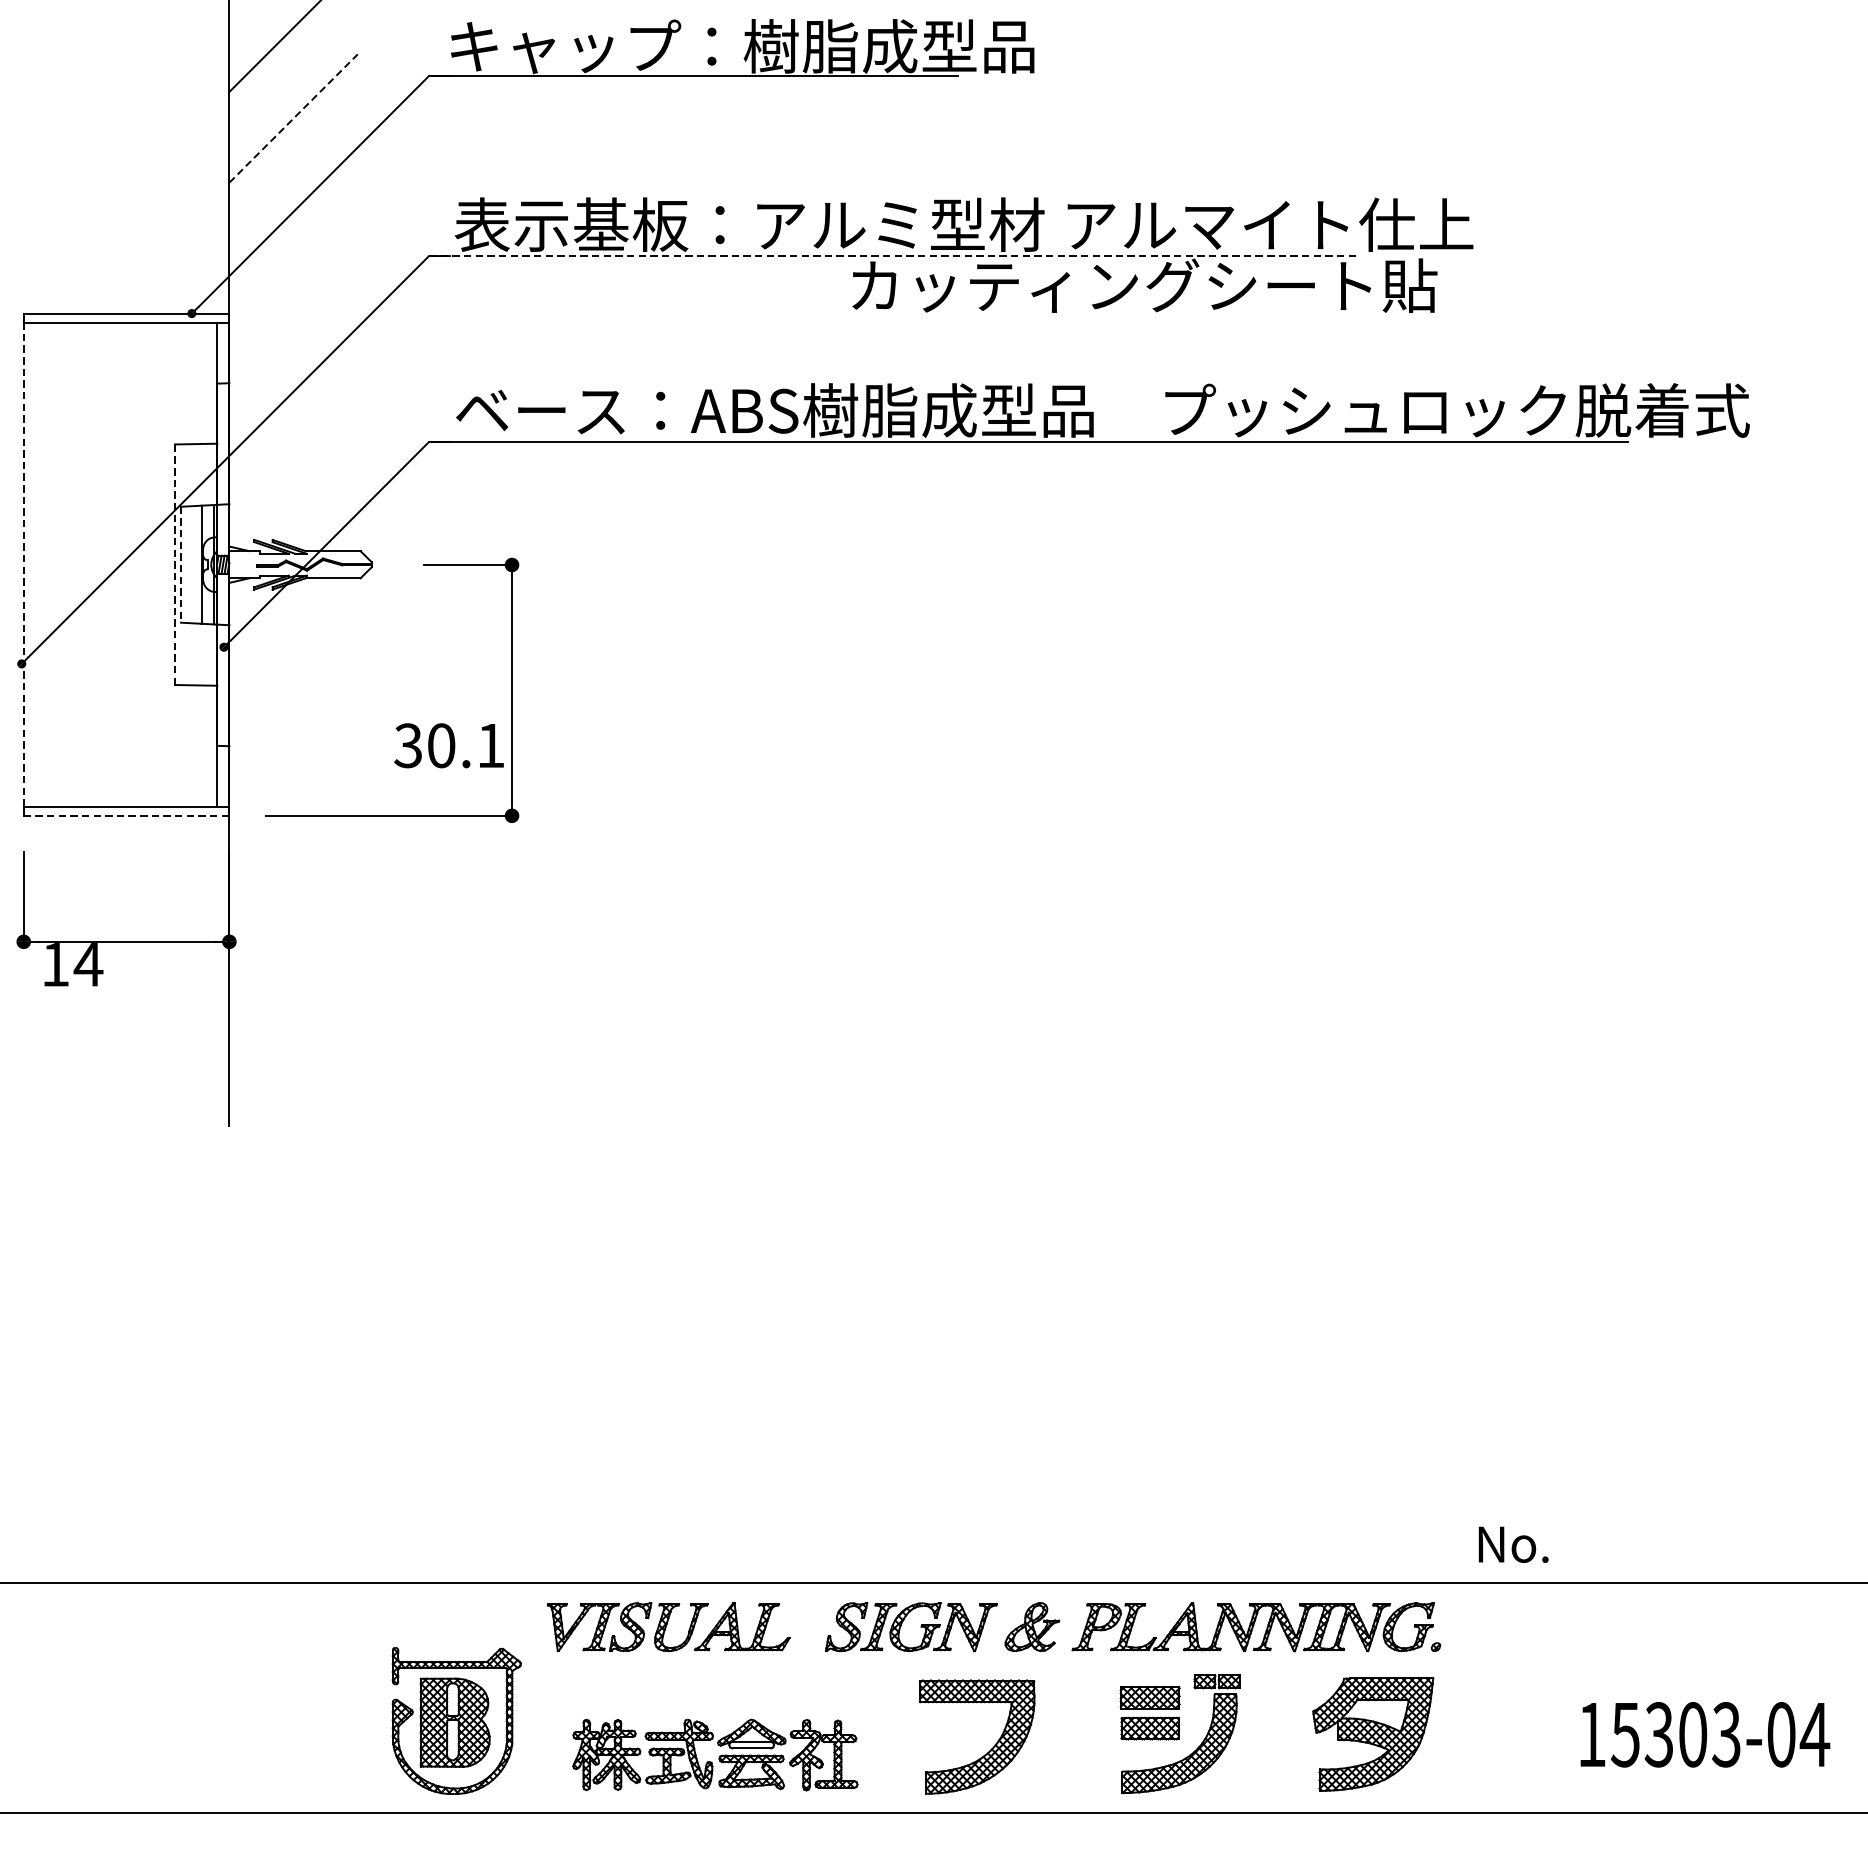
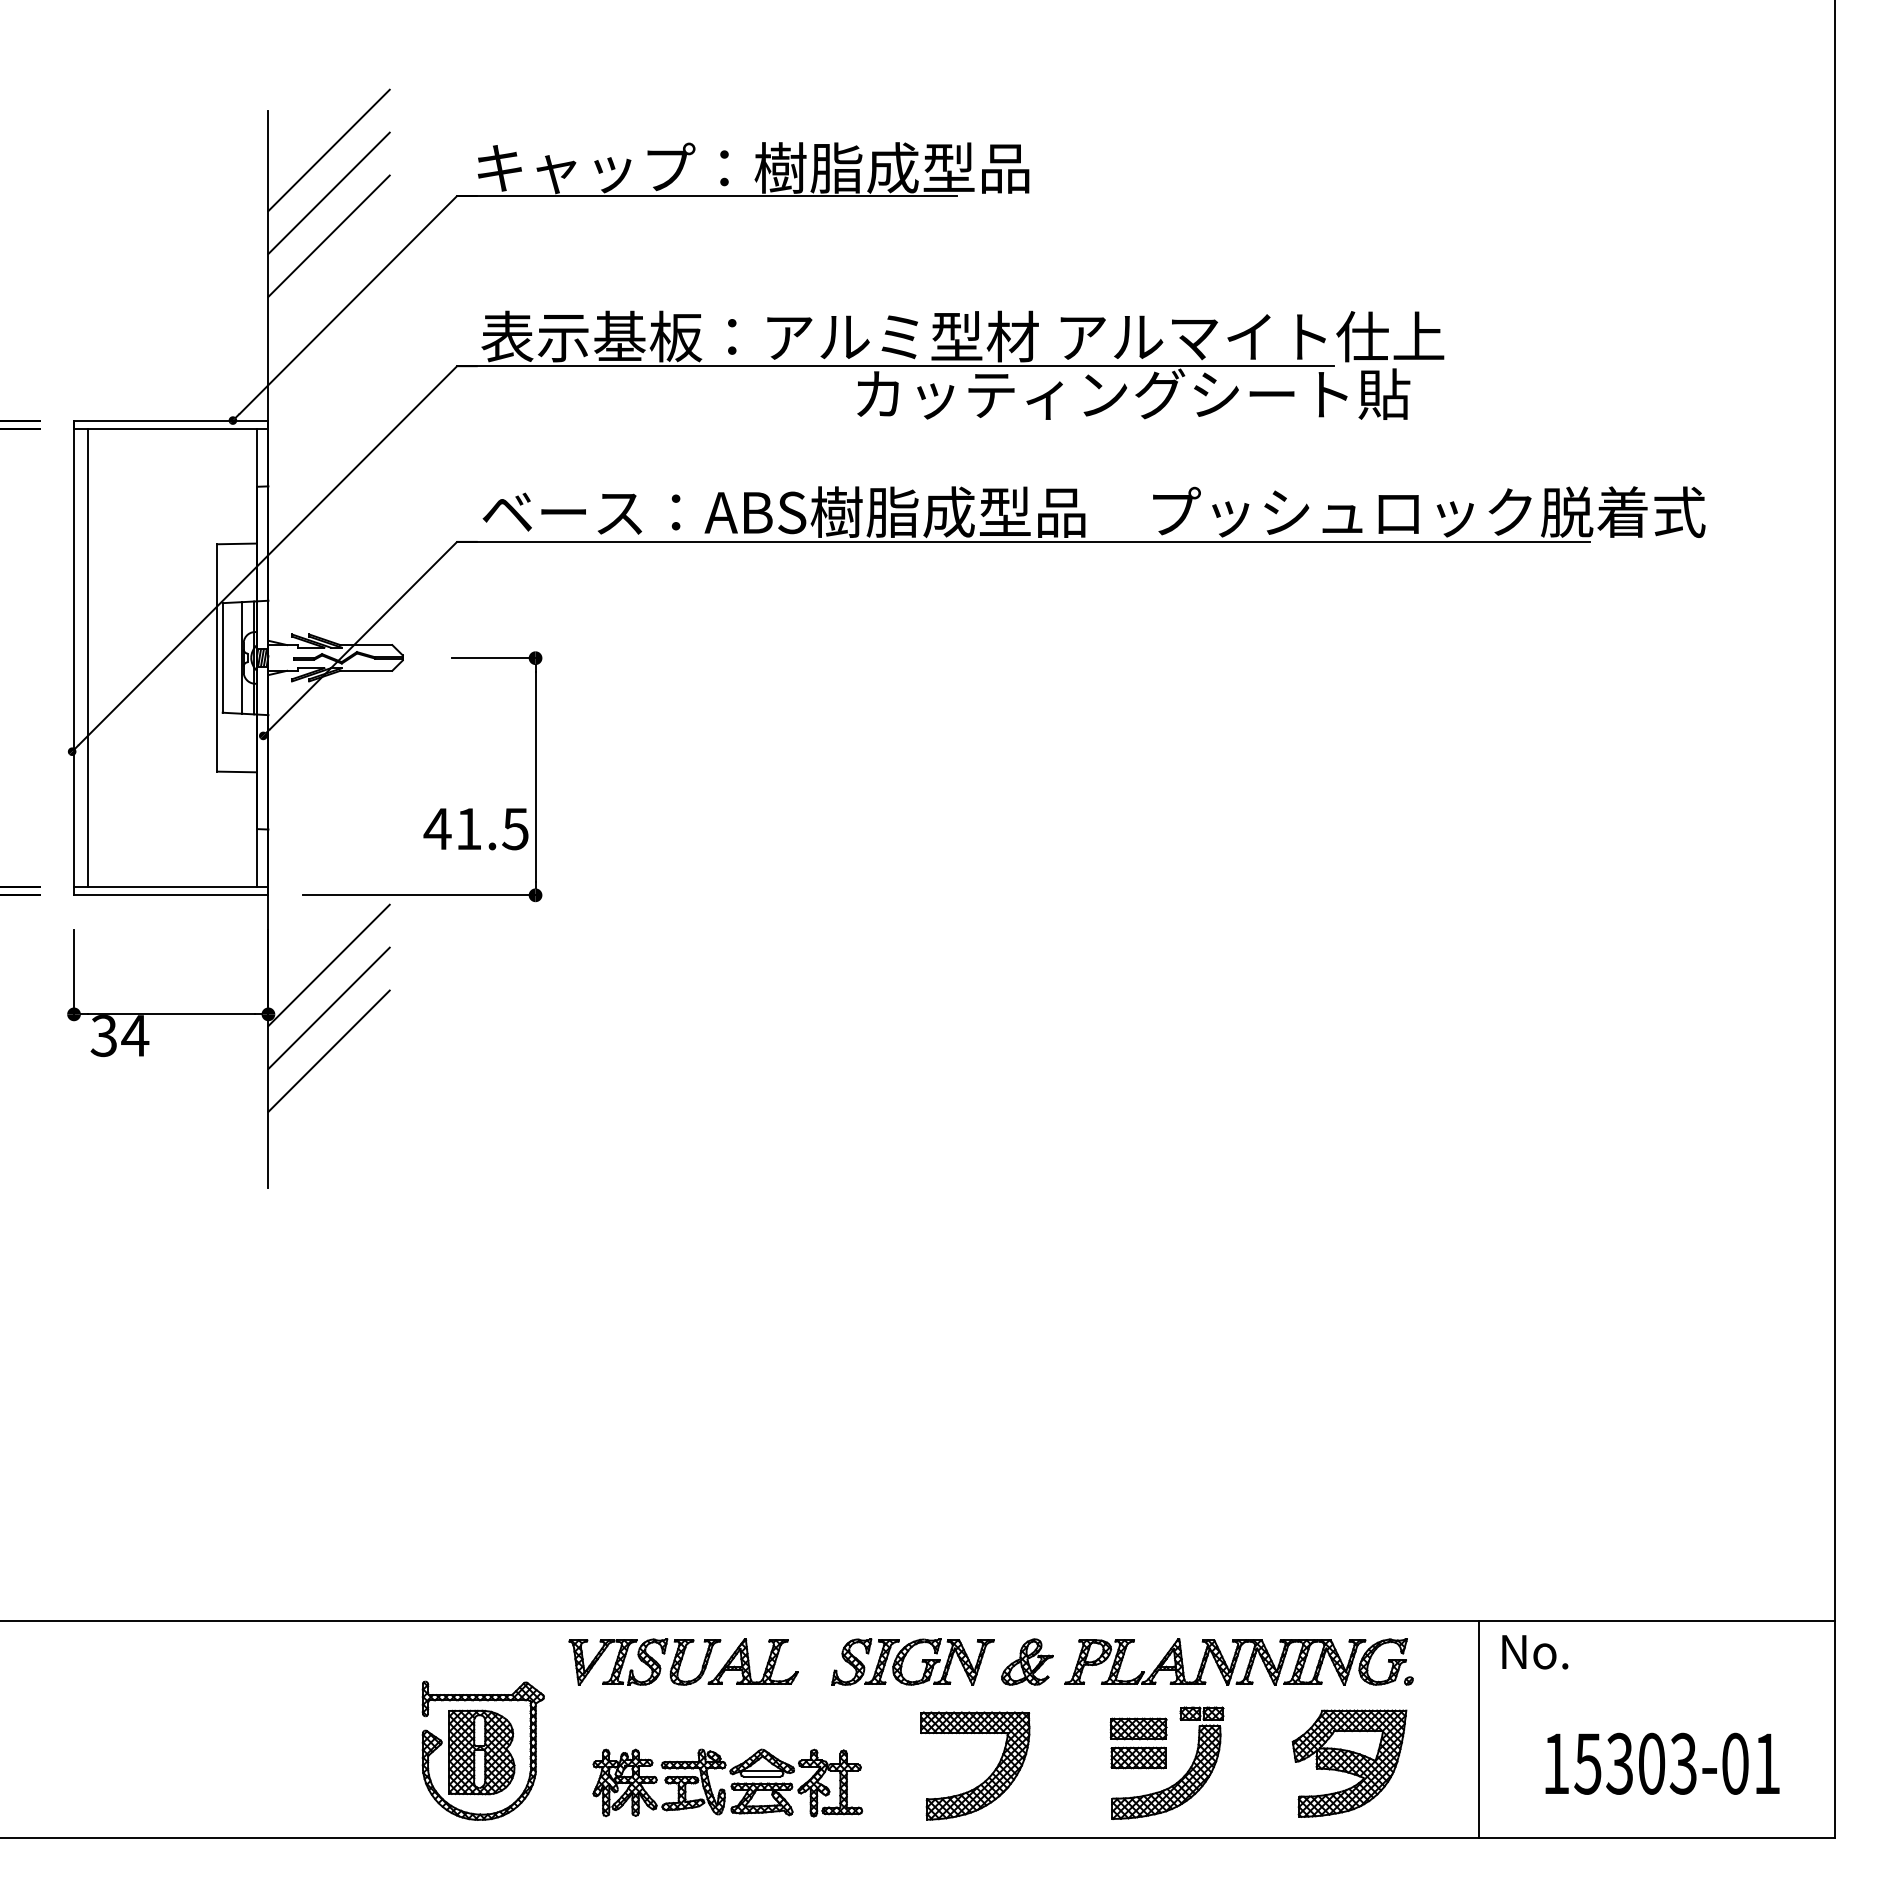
line: (292, 72) -> (328, 192), added
line: (294, 118) -> (329, 236), dashed -> solid
line: (893, 256) -> (896, 366), dashed -> solid
line: (24, 564) -> (74, 657), dashed -> solid
line: (39, 564) -> (88, 657), added
line: (174, 564) -> (216, 657), dashed -> solid
line: (180, 564) -> (222, 657), dashed -> solid
text: (448, 745) -> (475, 828), 30.1 -> 41.5
line: (126, 816) -> (171, 895), dashed -> solid
line: (292, 890) -> (328, 965), added
line: (292, 934) -> (328, 1007), added
text: (54, 965) -> (103, 1036), 14 -> 34
line: (292, 980) -> (328, 1050), added
text: (1513, 1545) -> (1535, 1652), moved
line: (1510, 1698) -> (1479, 1729), added
text: (1814, 1734) -> (1766, 1763), 15303-04 -> 15303-01

